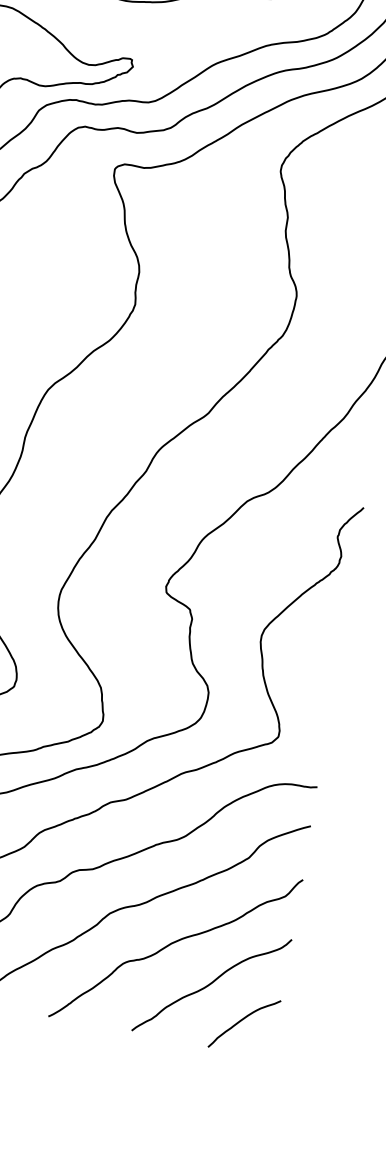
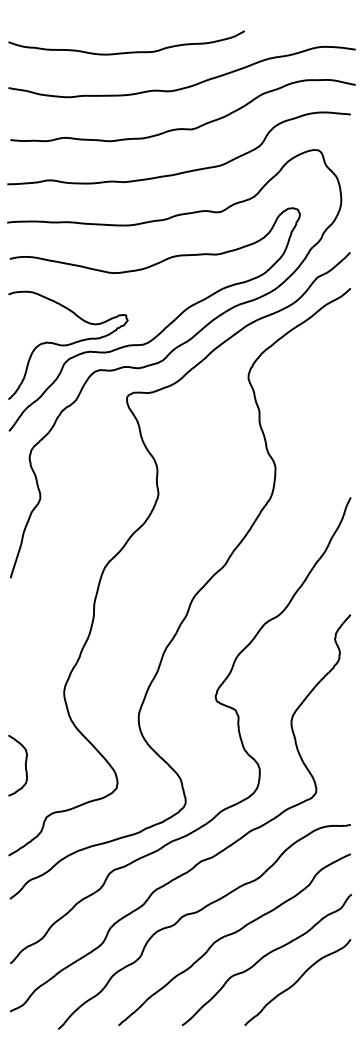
curve: (243, 1020) -> (325, 1004), removed

